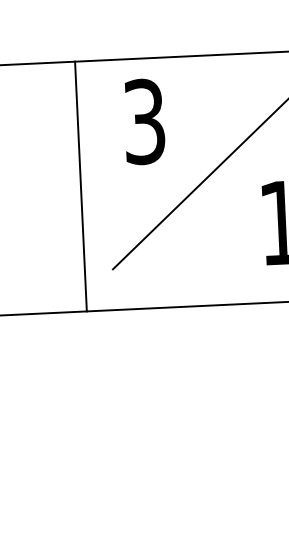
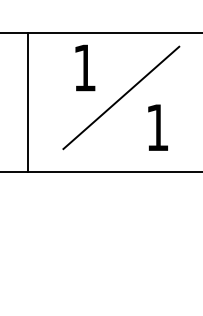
text: (143, 120) -> (84, 67), 3 -> 1
line: (80, 185) -> (27, 101), moved

